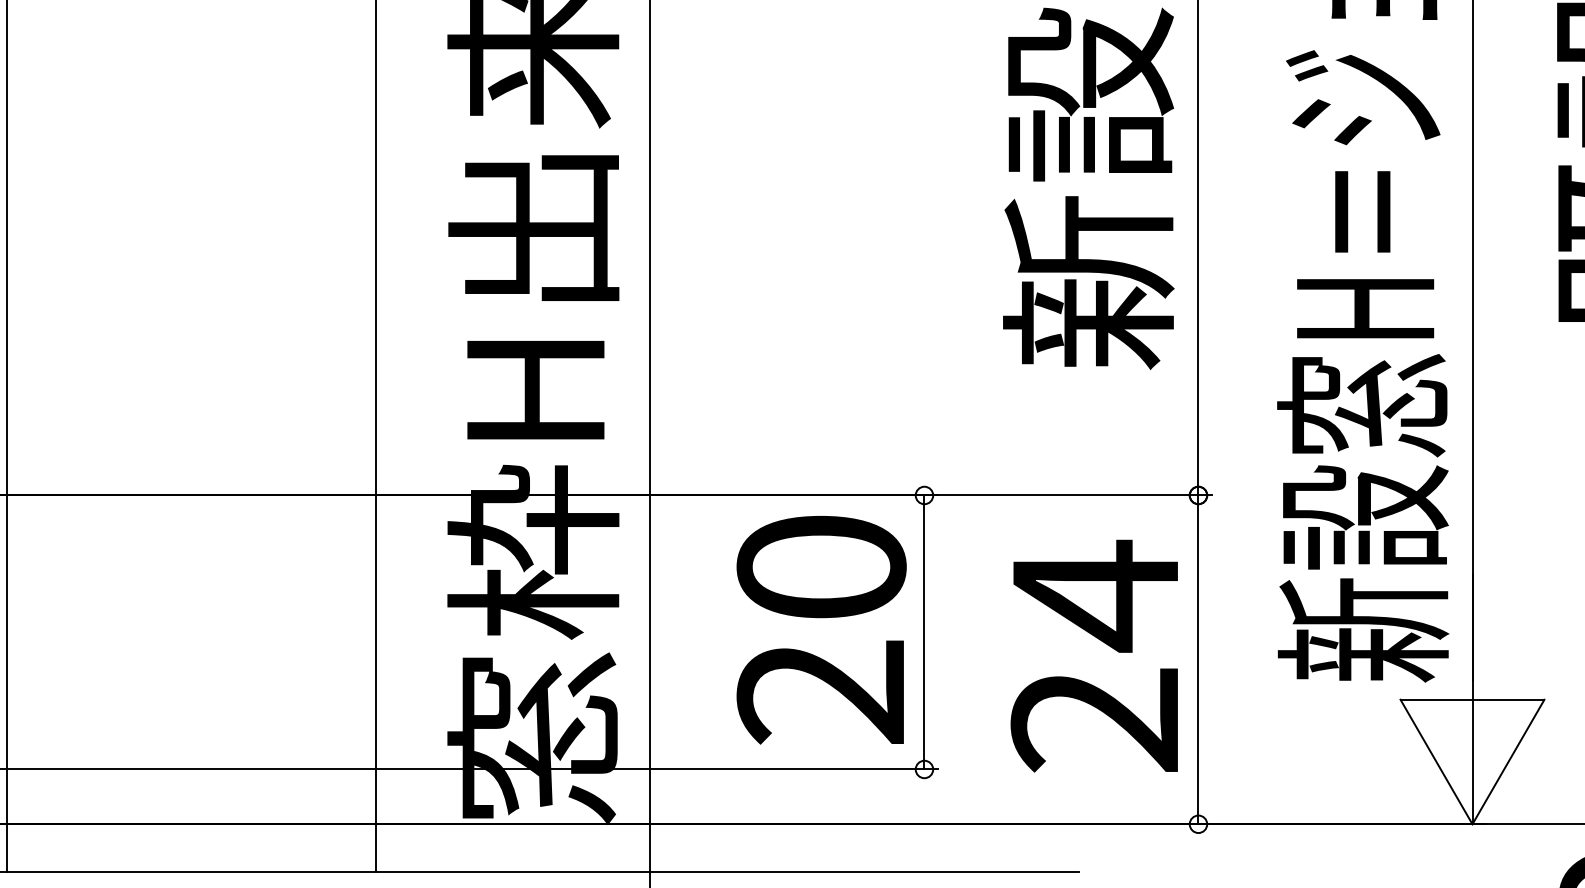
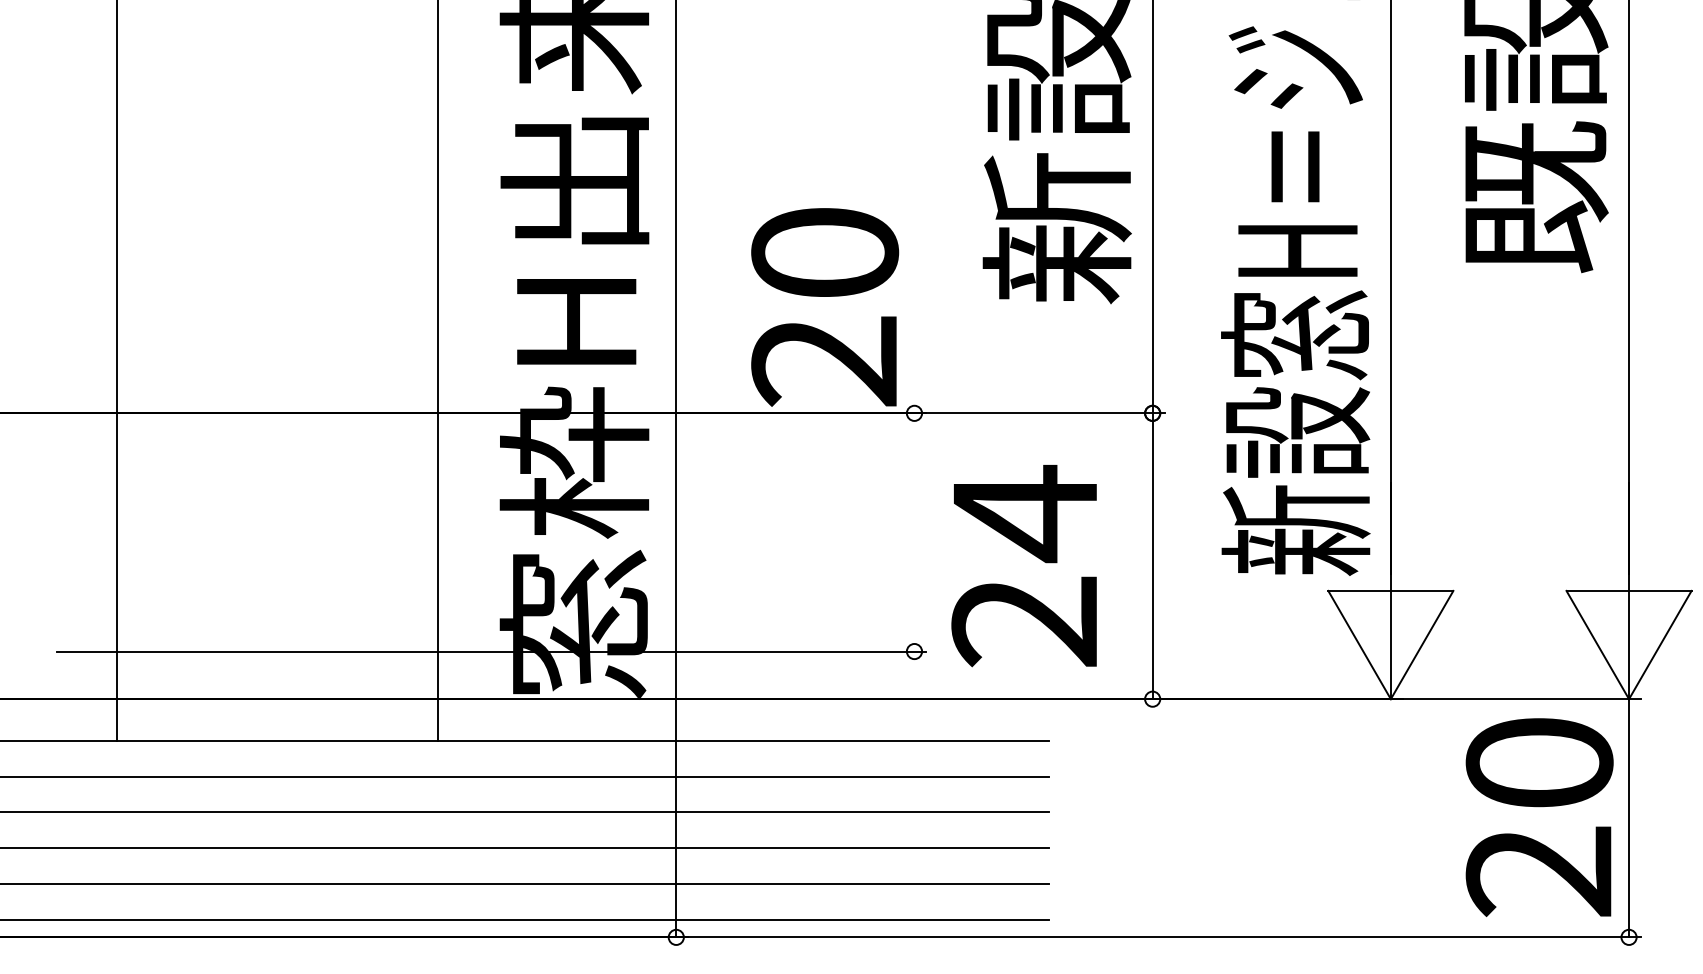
text: (822, 630) -> (825, 307), moved
line: (924, 632) -> (914, 532), removed
text: (1093, 656) -> (1023, 566), moved

